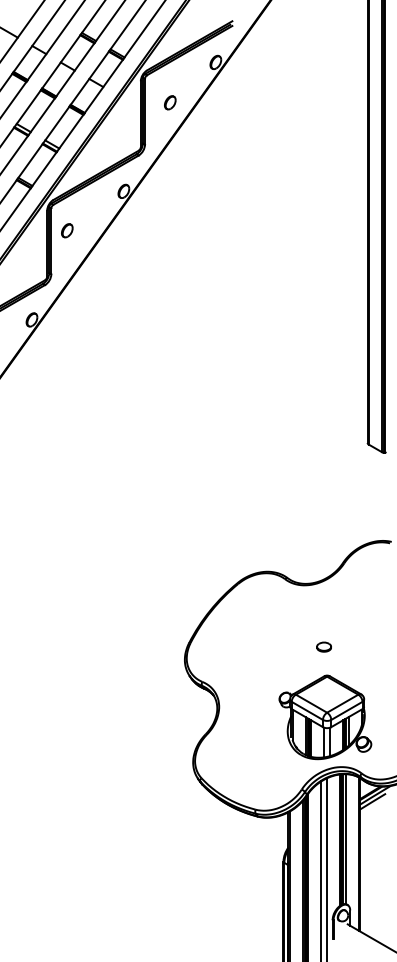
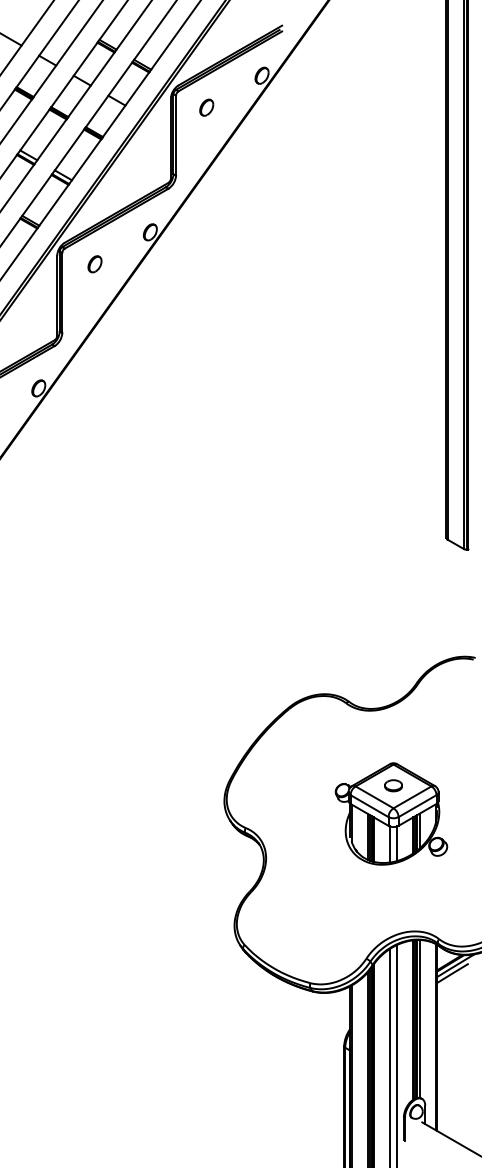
part: (170, 102) -> (206, 107), moved
part: (67, 230) -> (95, 264), moved
part: (325, 717) -> (391, 814), moved

